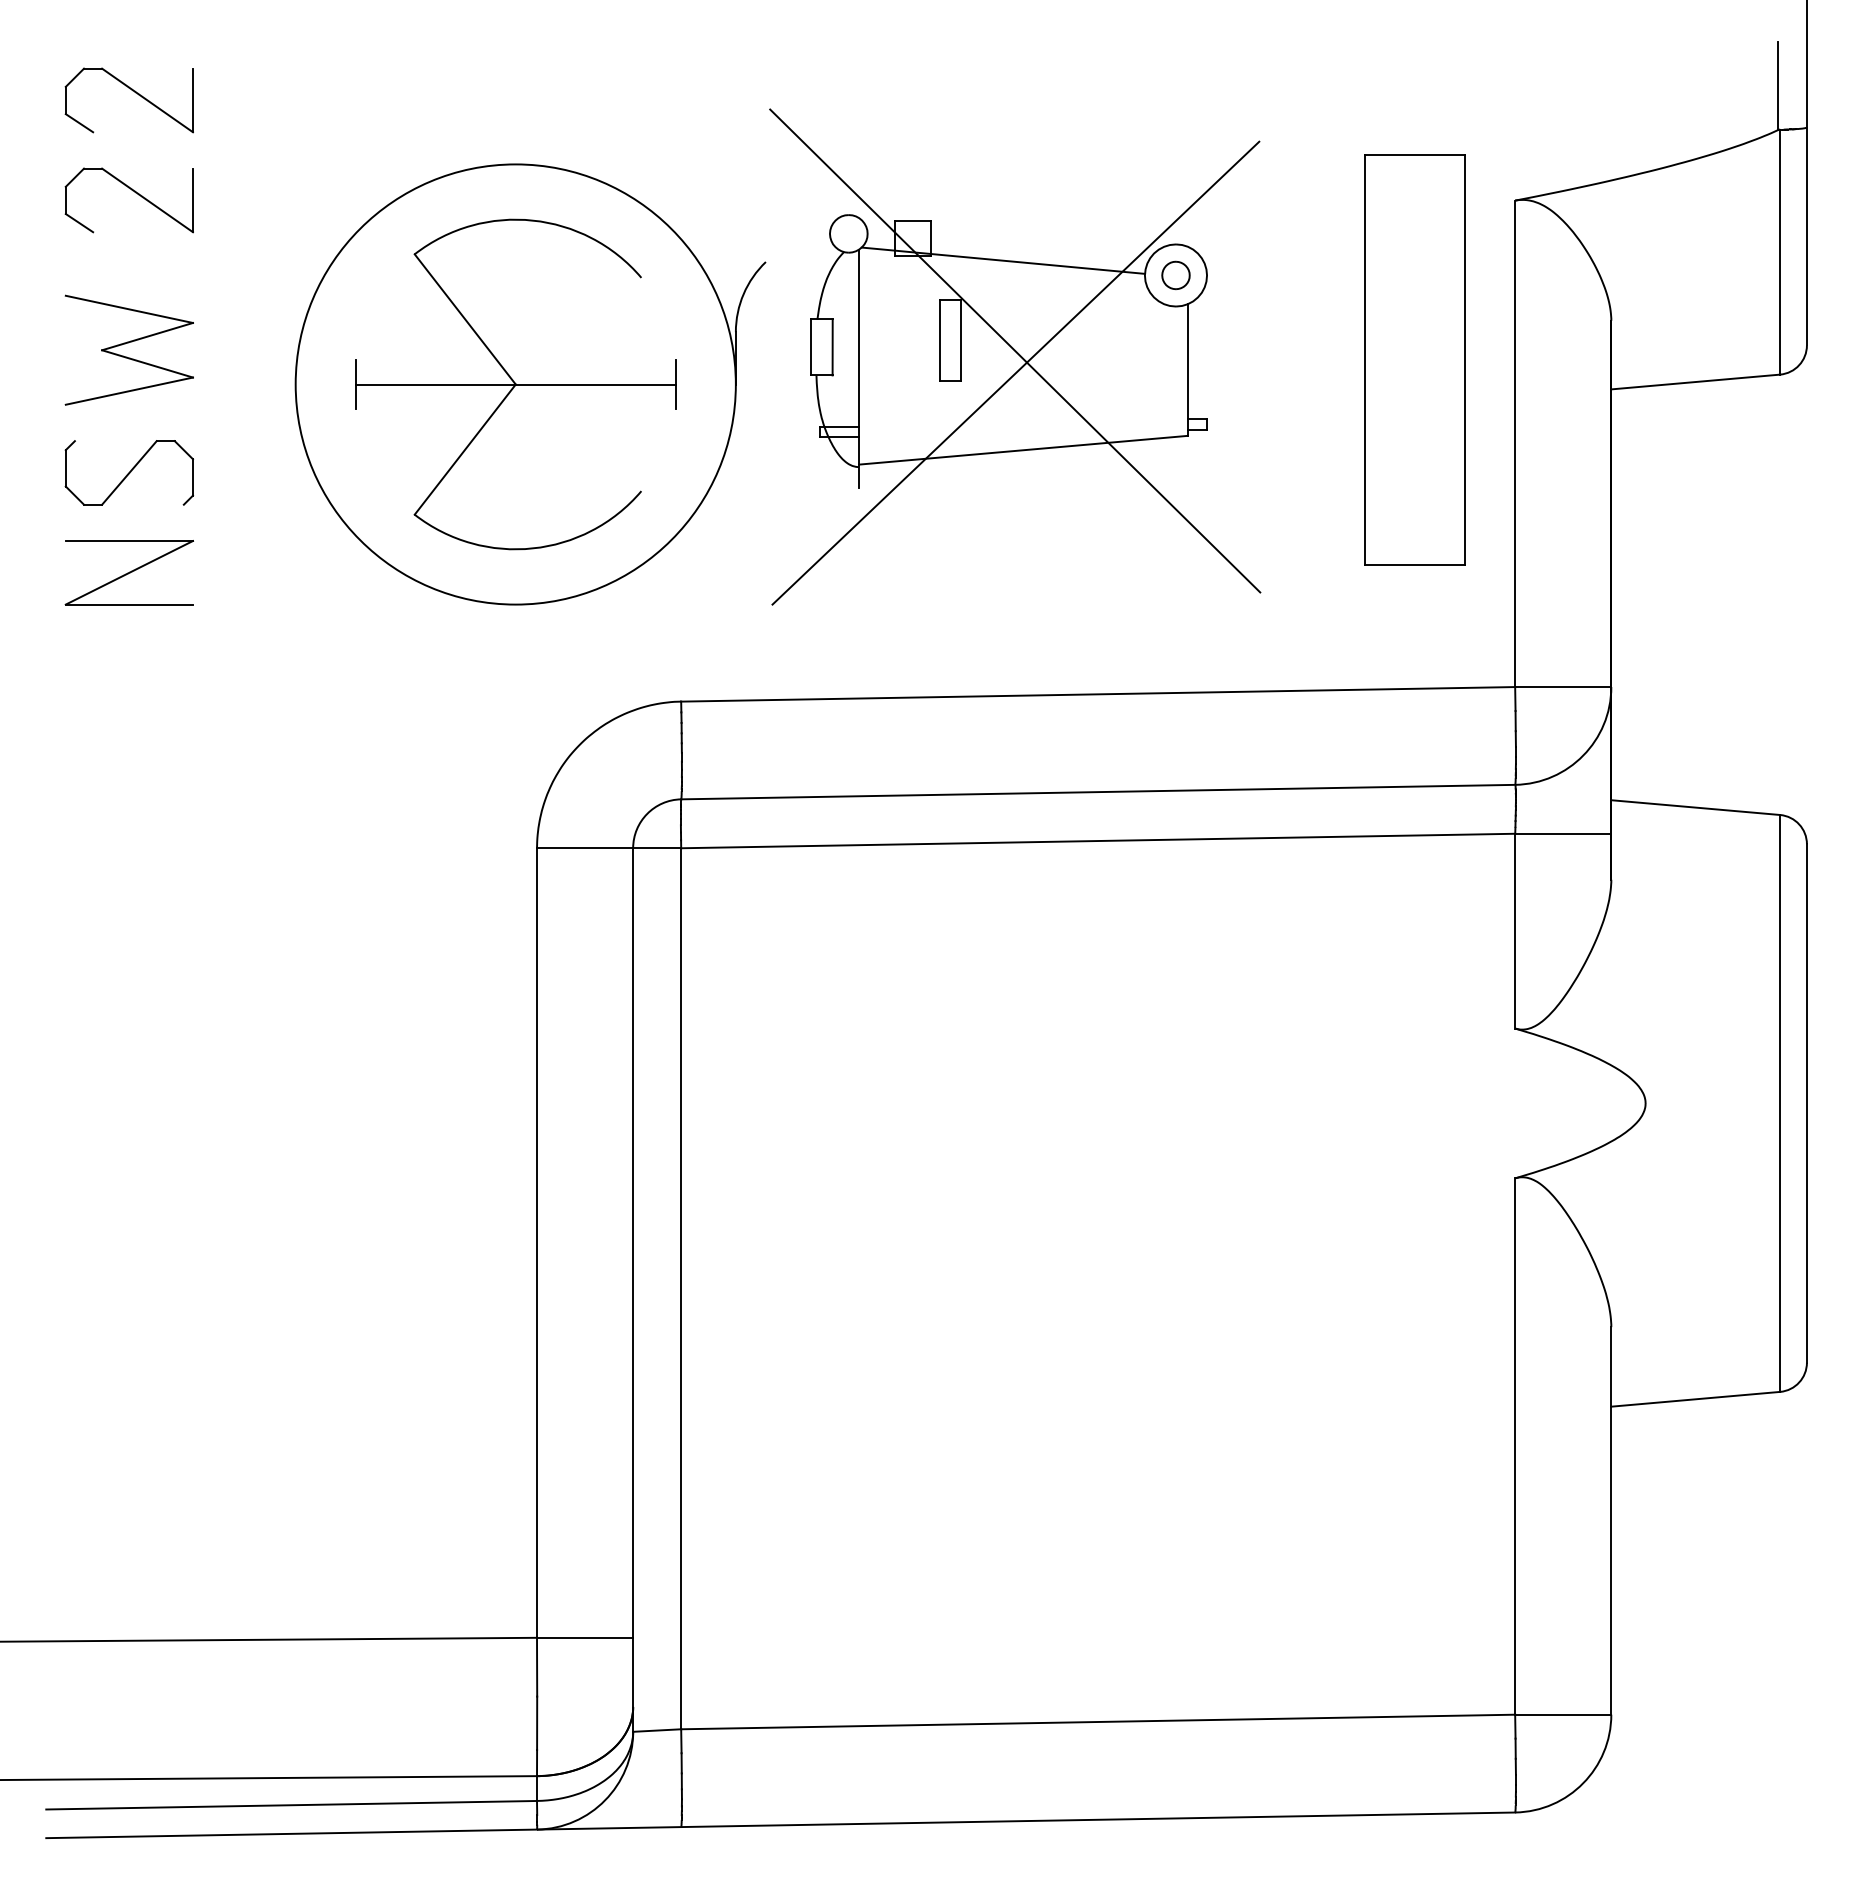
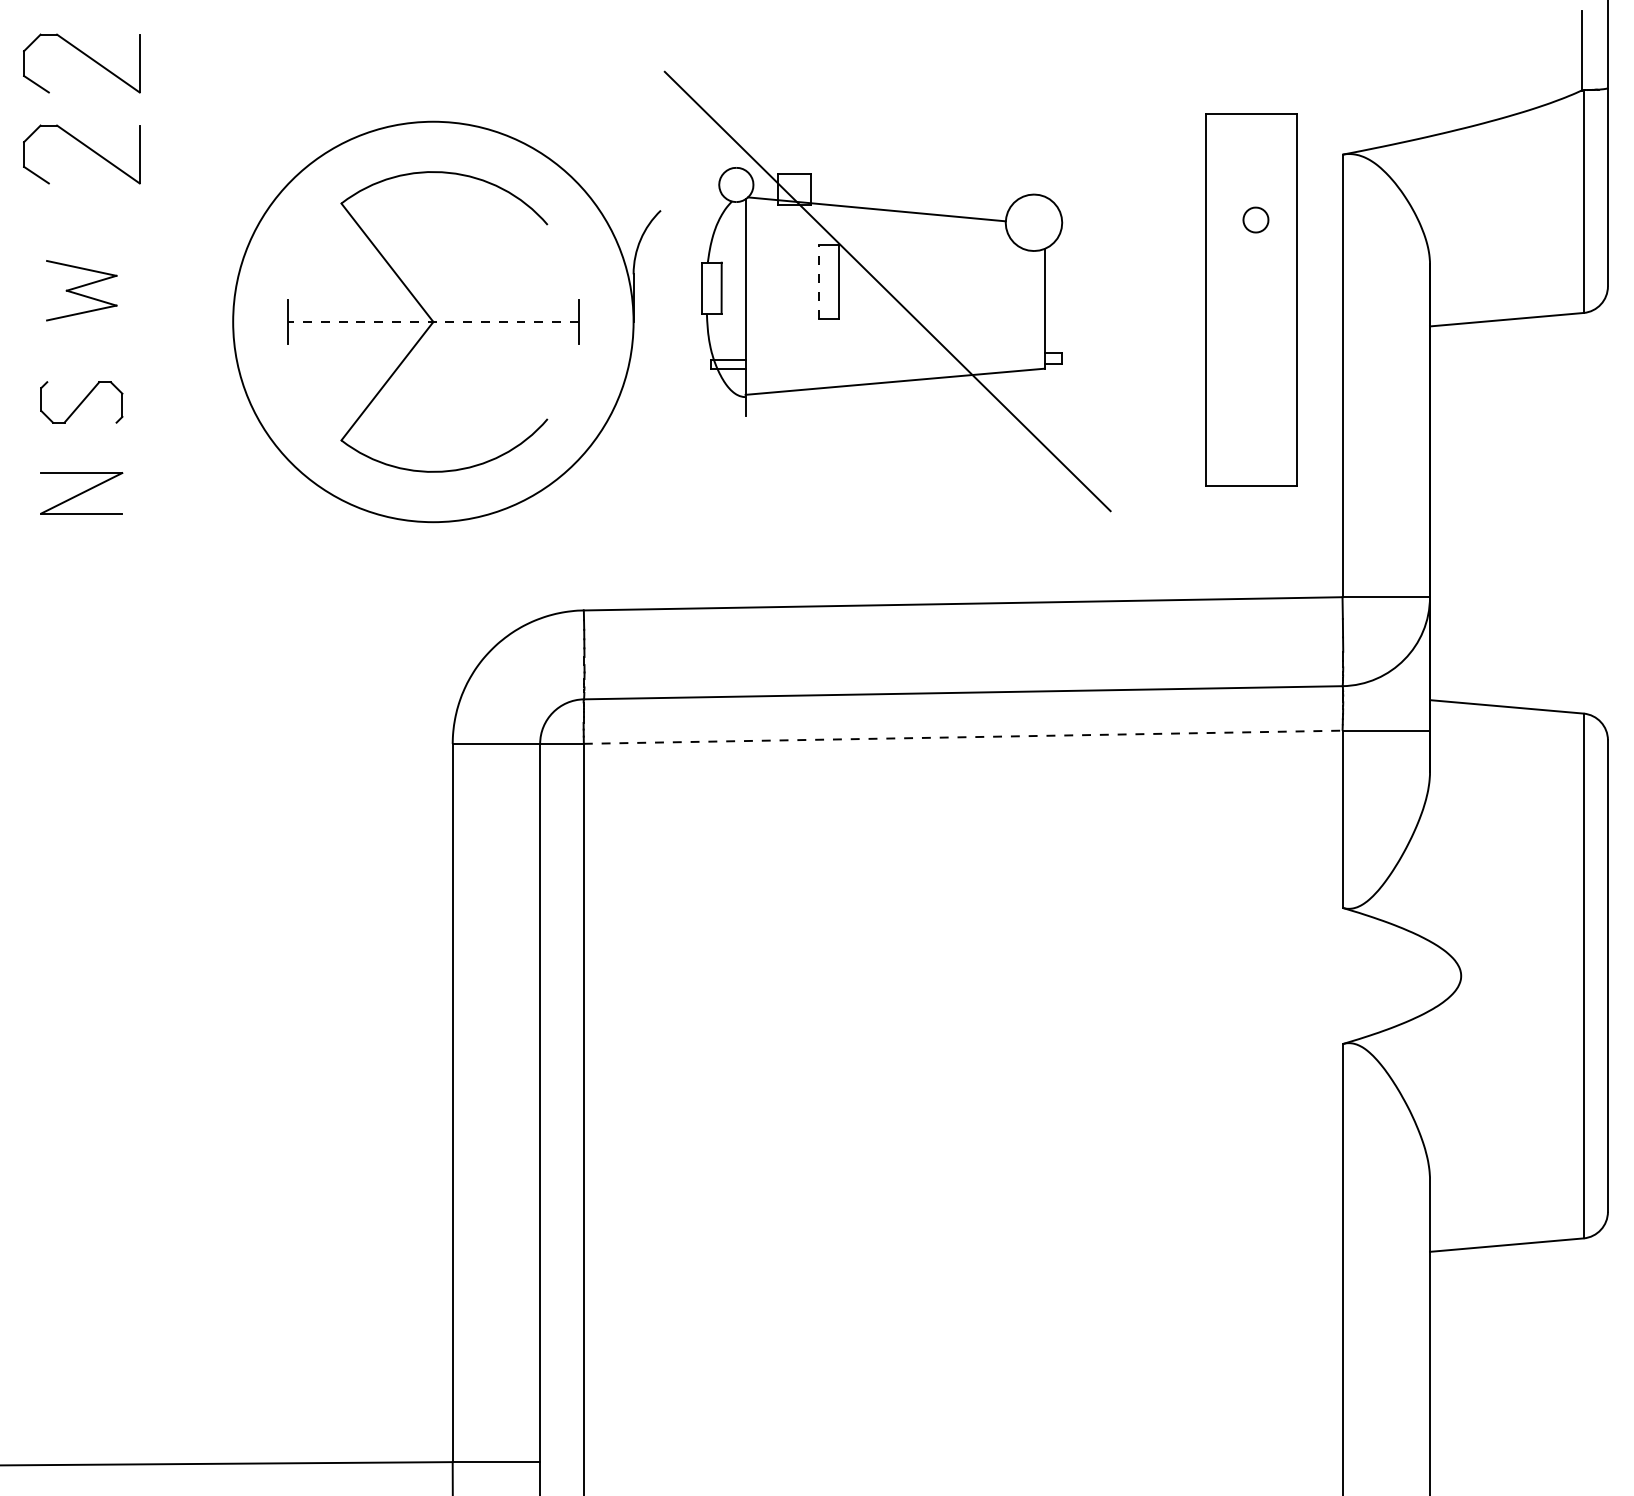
part: (1175, 275) -> (1255, 220), moved
line: (940, 340) -> (819, 281), solid -> dashed
part: (128, 349) -> (81, 290), size x0.6
line: (1015, 372) -> (887, 311), removed
line: (515, 384) -> (433, 321), solid -> dashed
part: (129, 472) -> (81, 402), size x0.7
part: (128, 572) -> (81, 492), size x0.7
line: (1098, 841) -> (963, 737), solid -> dashed

